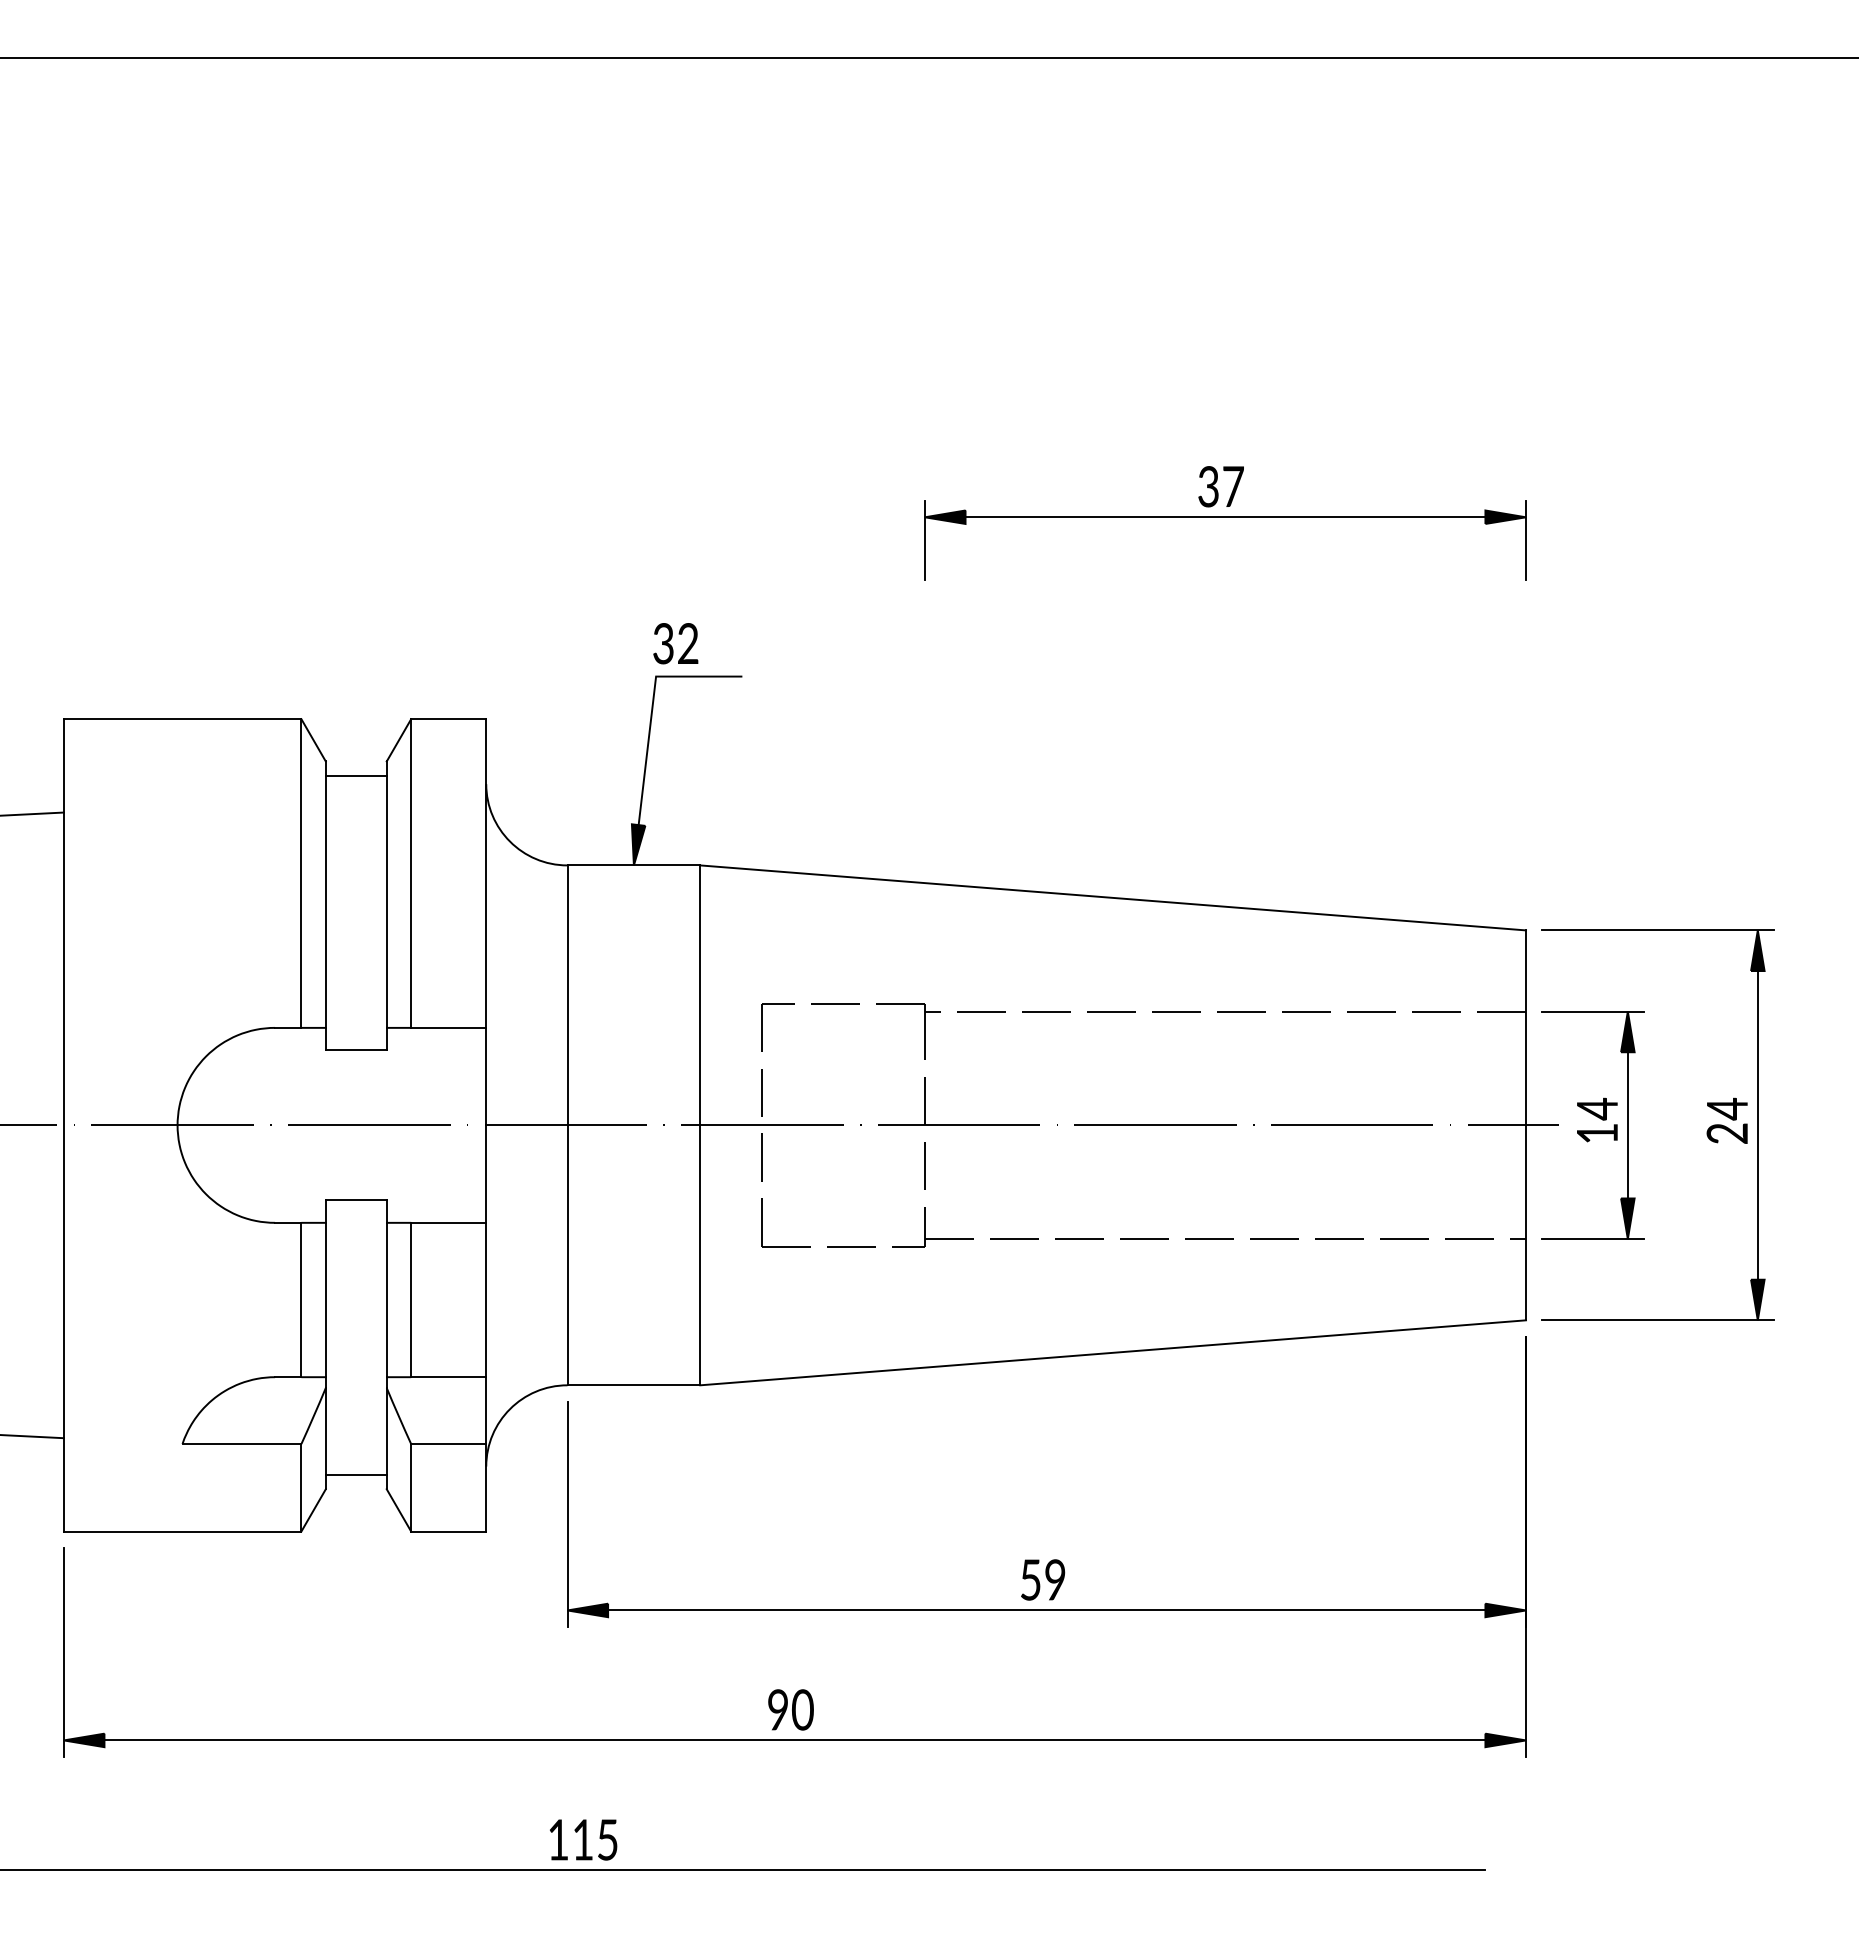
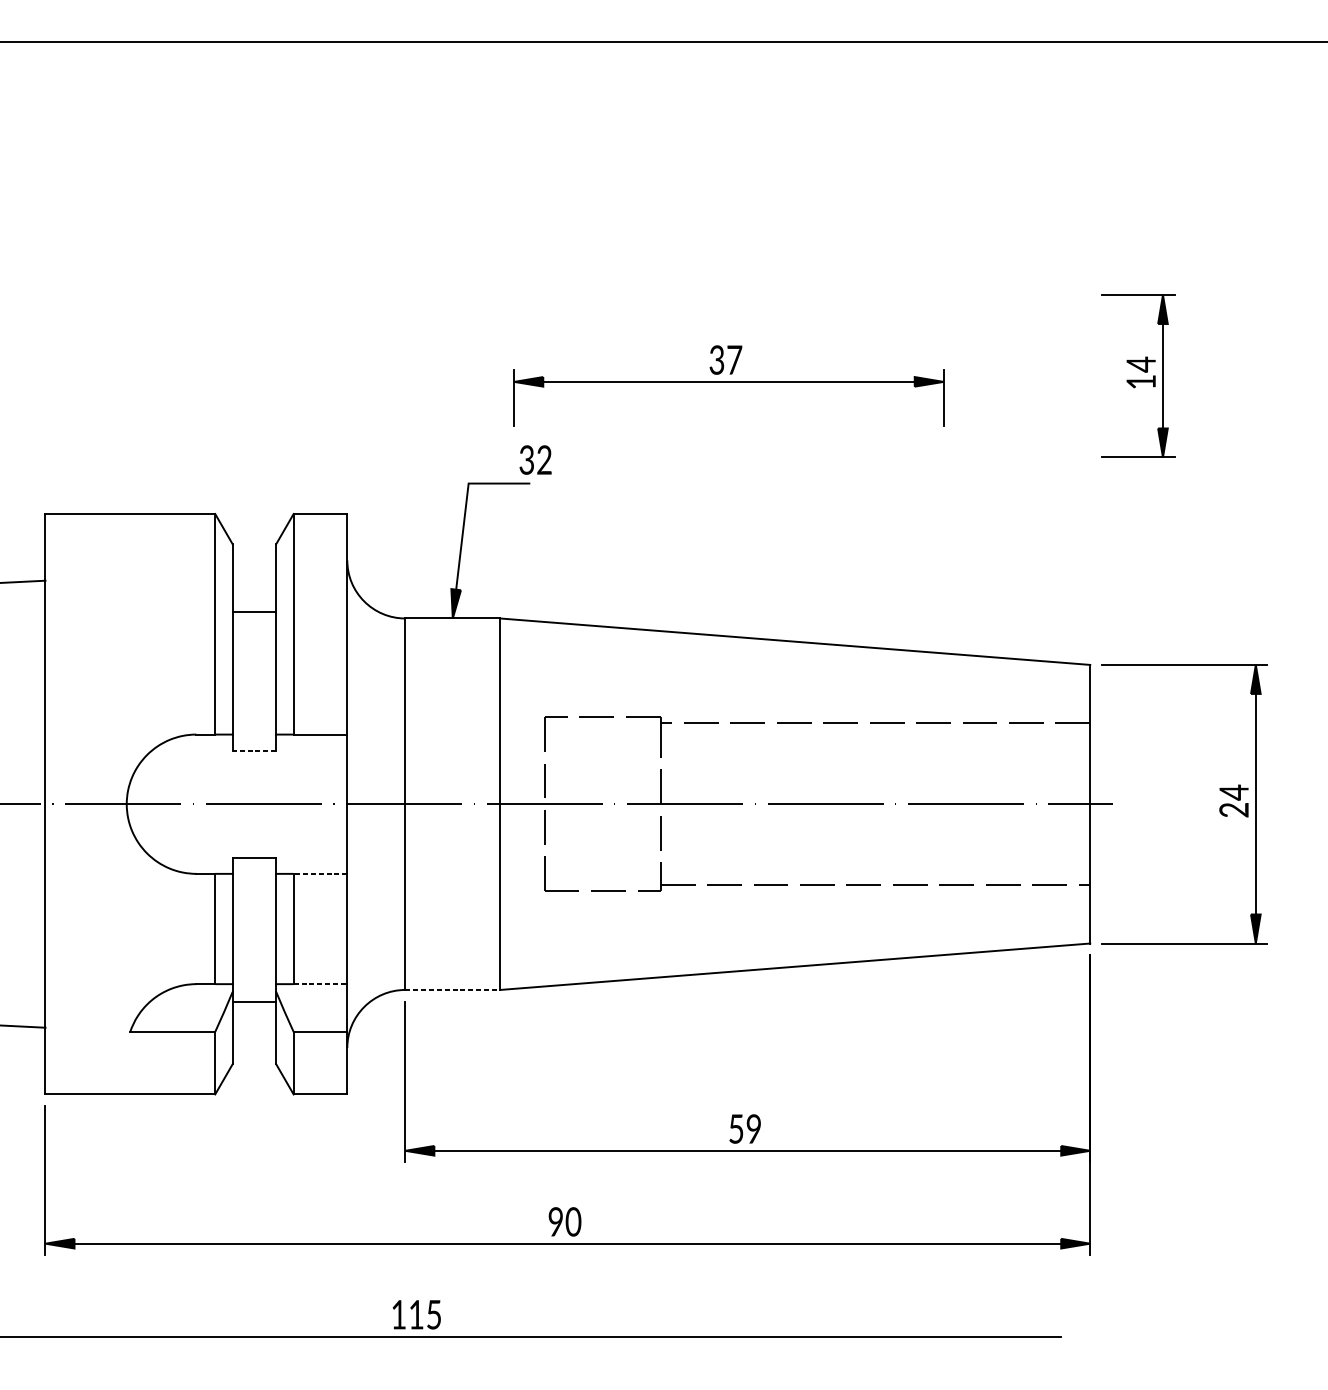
part: (1225, 523) -> (729, 386), moved
text: (675, 643) -> (535, 459), moved
line: (355, 776) -> (253, 612), moved
line: (355, 1050) -> (253, 750), solid -> dashed
part: (1592, 1125) -> (1137, 376), moved
line: (448, 1222) -> (320, 873), solid -> dashed
line: (448, 1377) -> (320, 984), solid -> dashed
line: (634, 1385) -> (453, 990), solid -> dashed
line: (355, 1474) -> (253, 1001), moved

